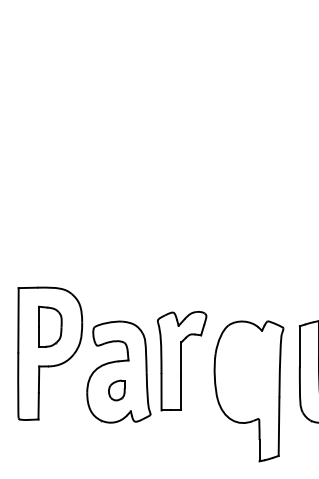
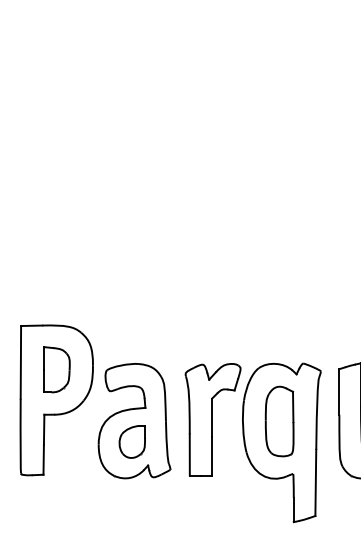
part: (181, 360) -> (212, 419), moved
part: (246, 372) -> (279, 421), added
part: (116, 390) -> (131, 441), size x1.43

